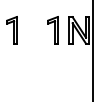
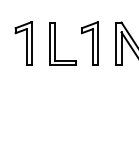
part: (35, 30) -> (61, 44), added

